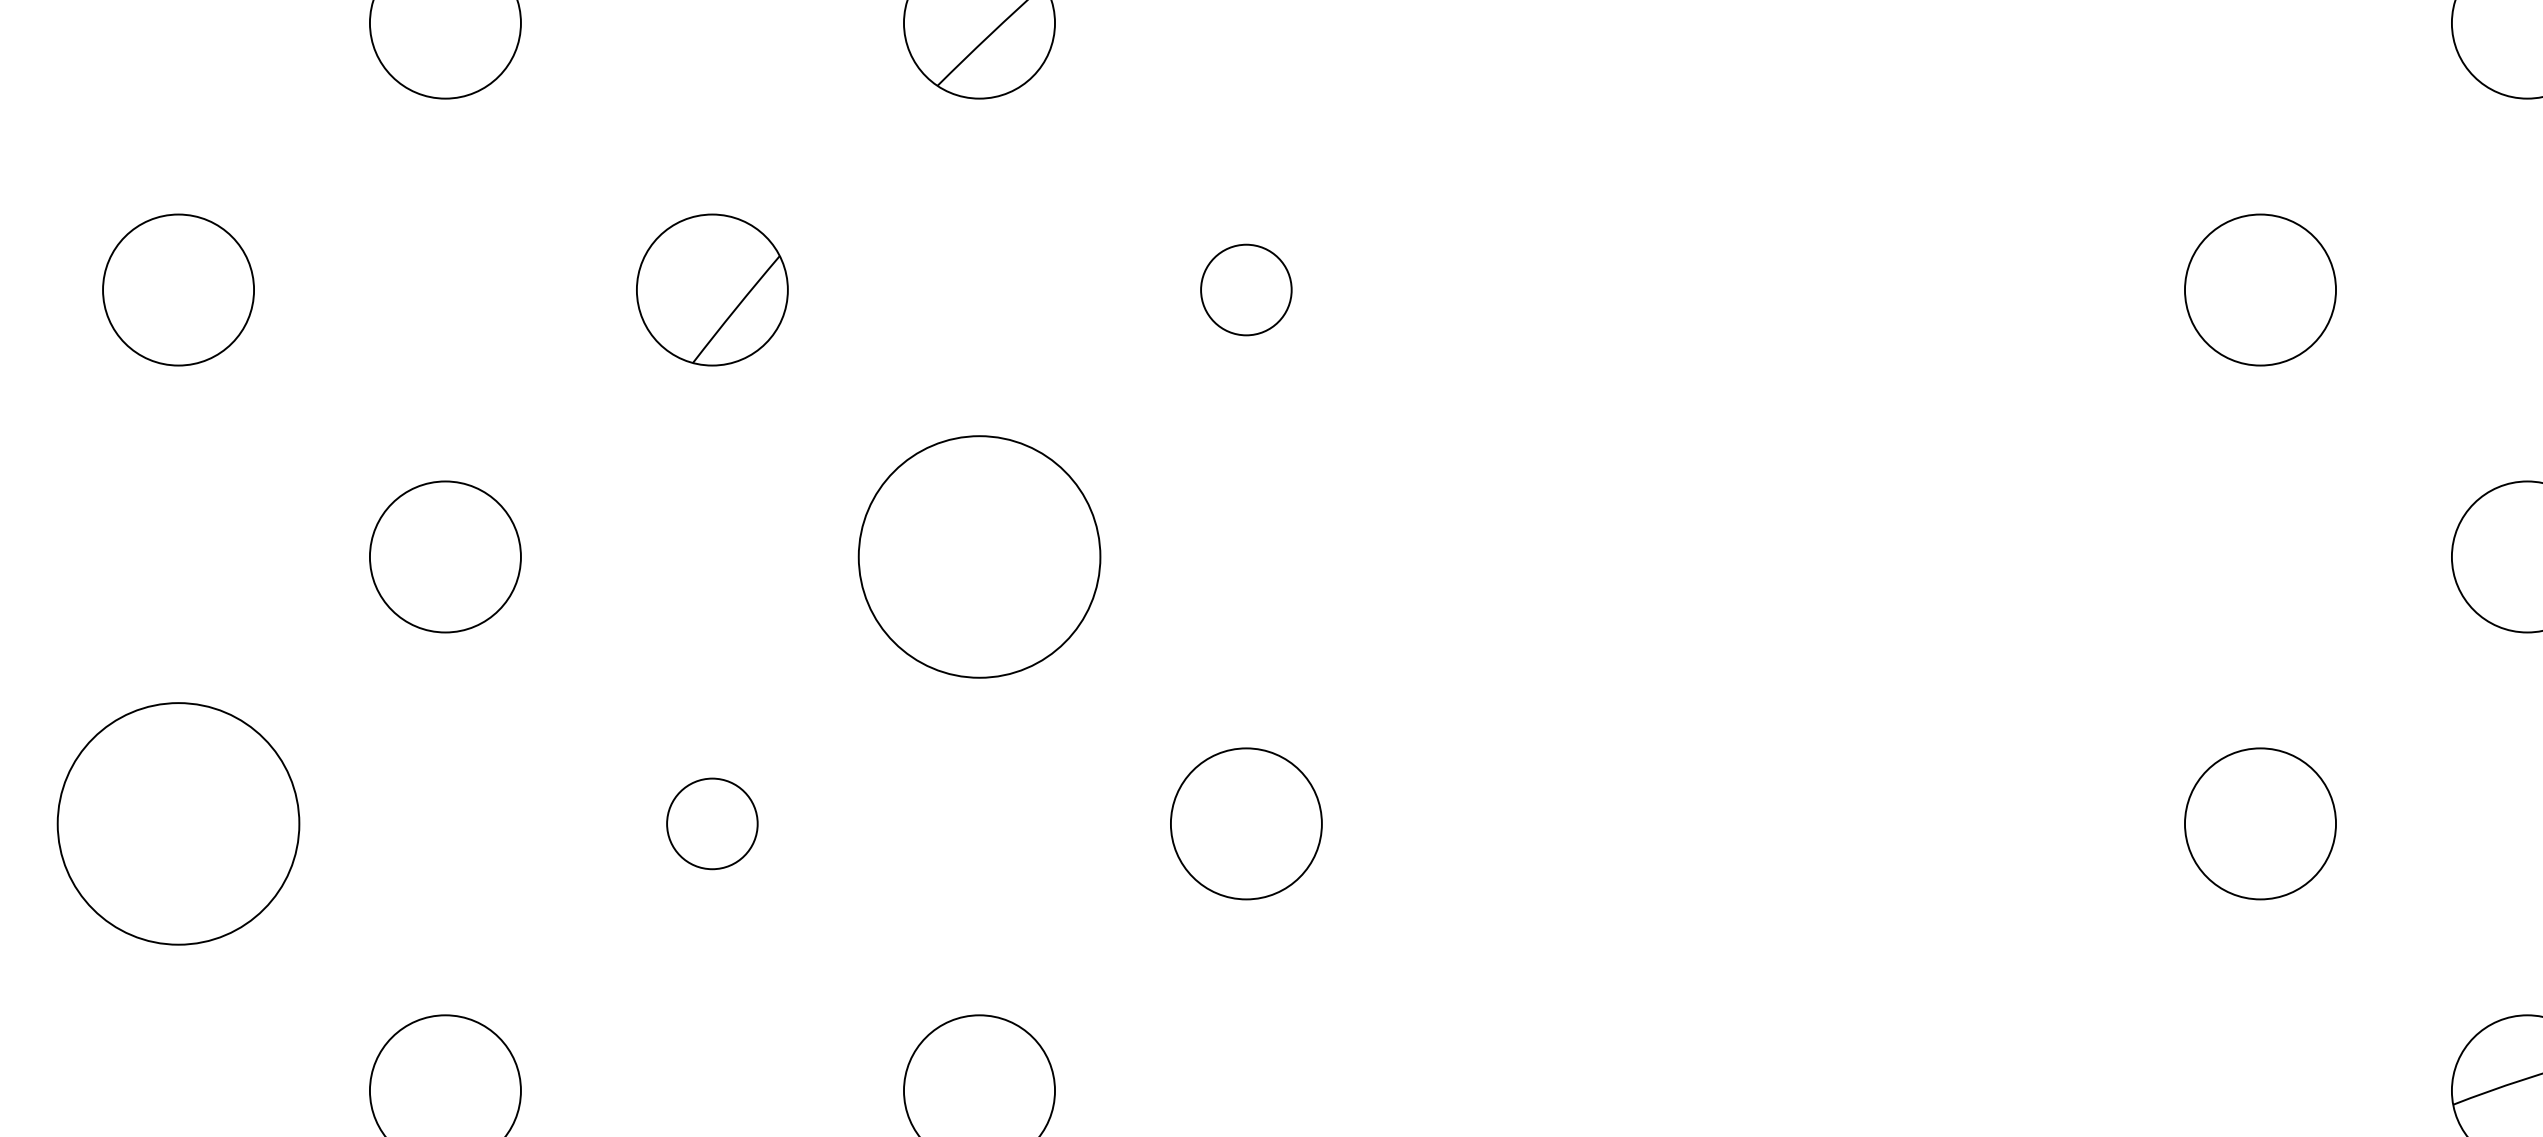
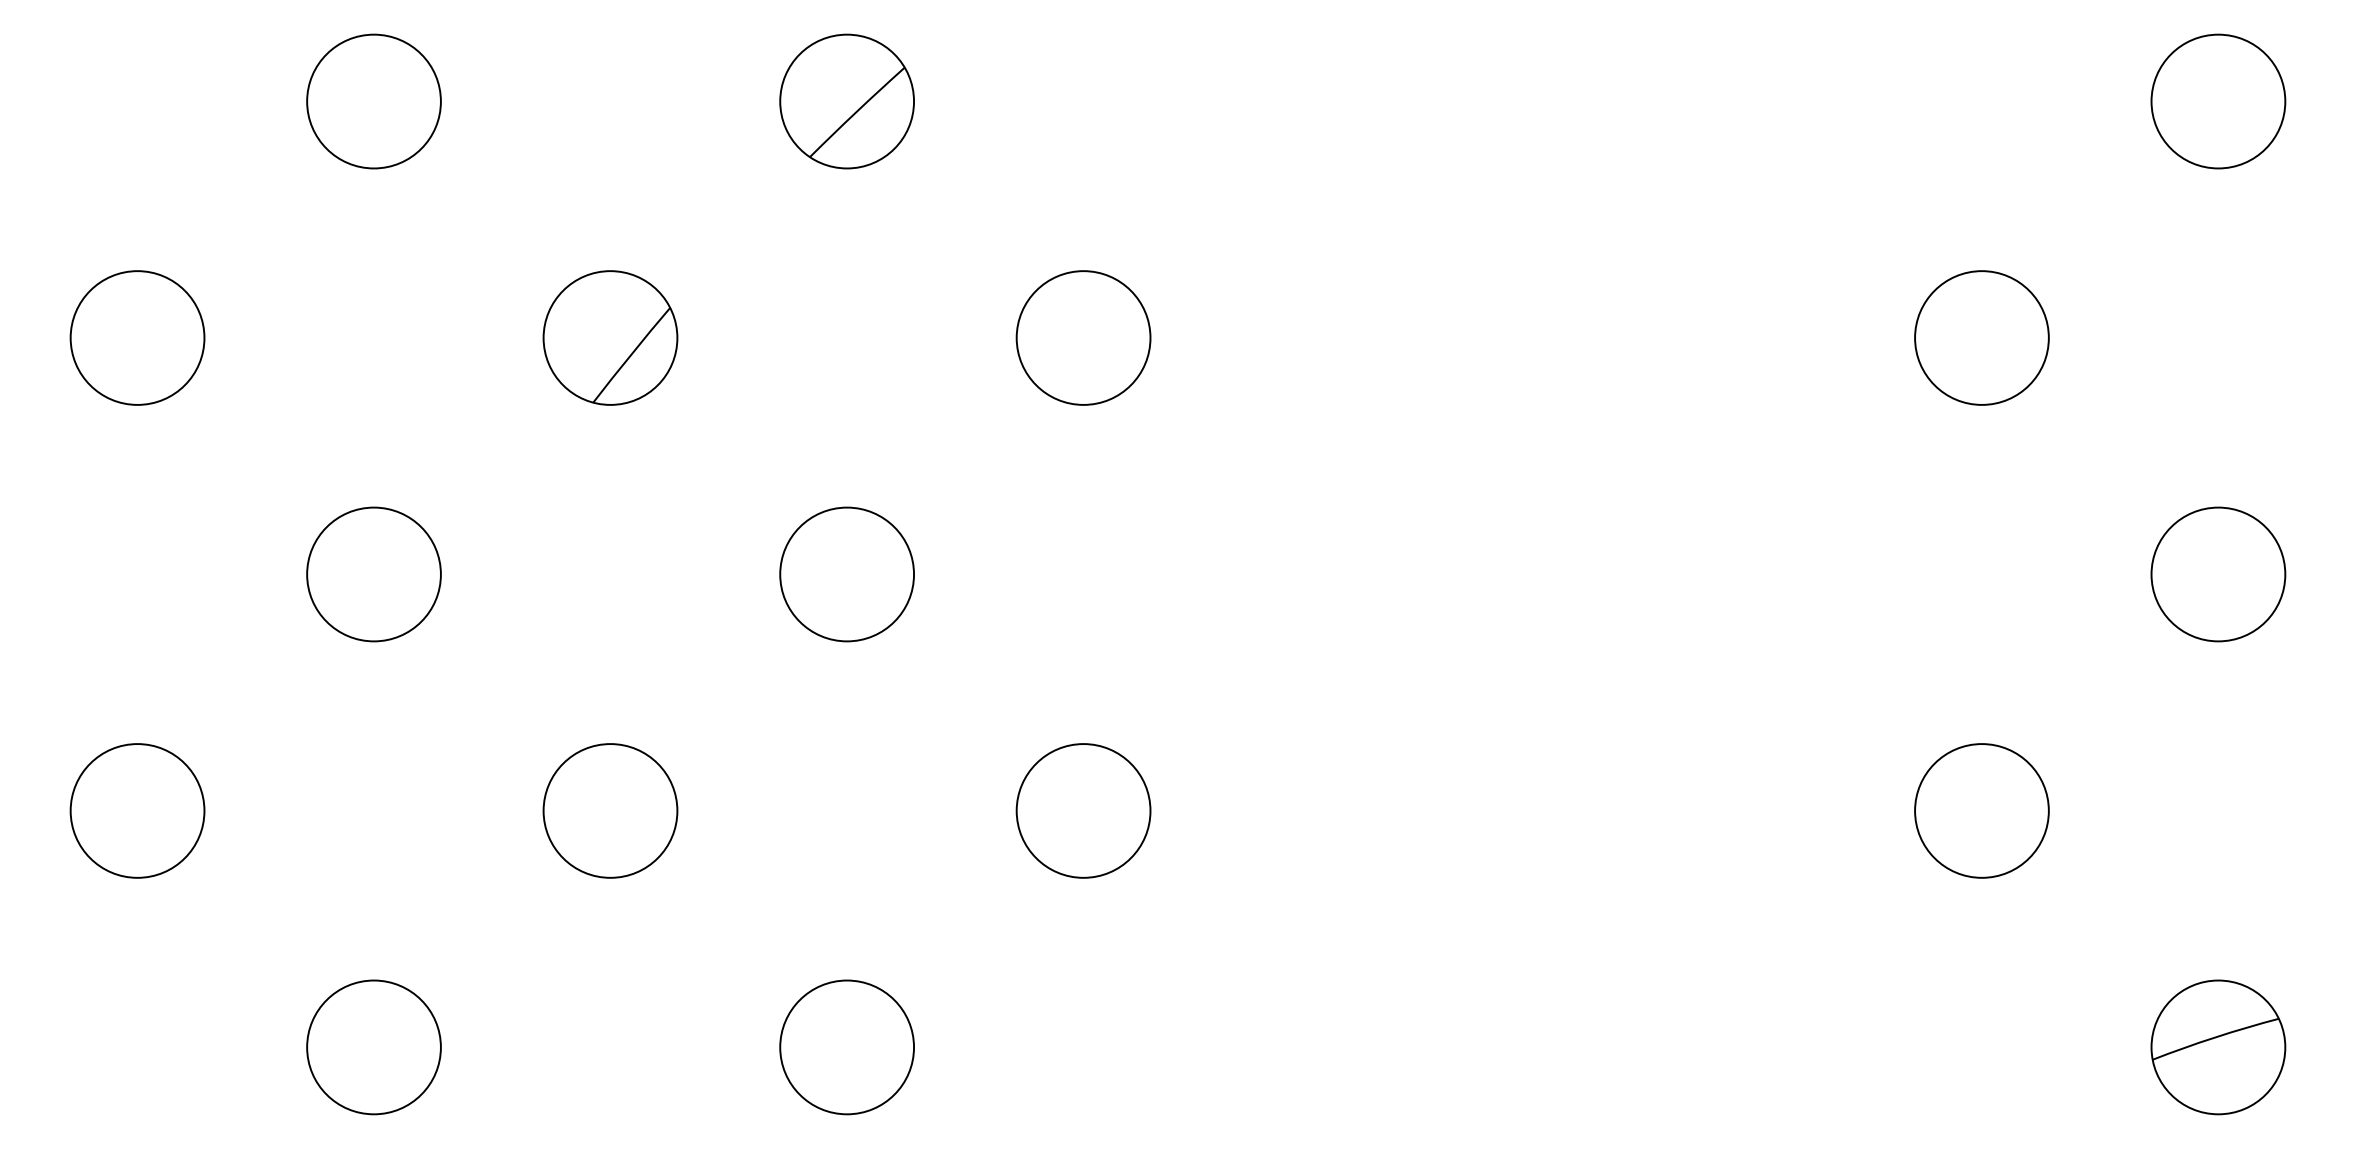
circle: (1246, 289) -> (1083, 337), size x1.67
circle: (978, 556) -> (846, 574), size x0.62
circle: (178, 823) -> (137, 810), size x0.62
circle: (712, 823) -> (610, 810), size x1.67

